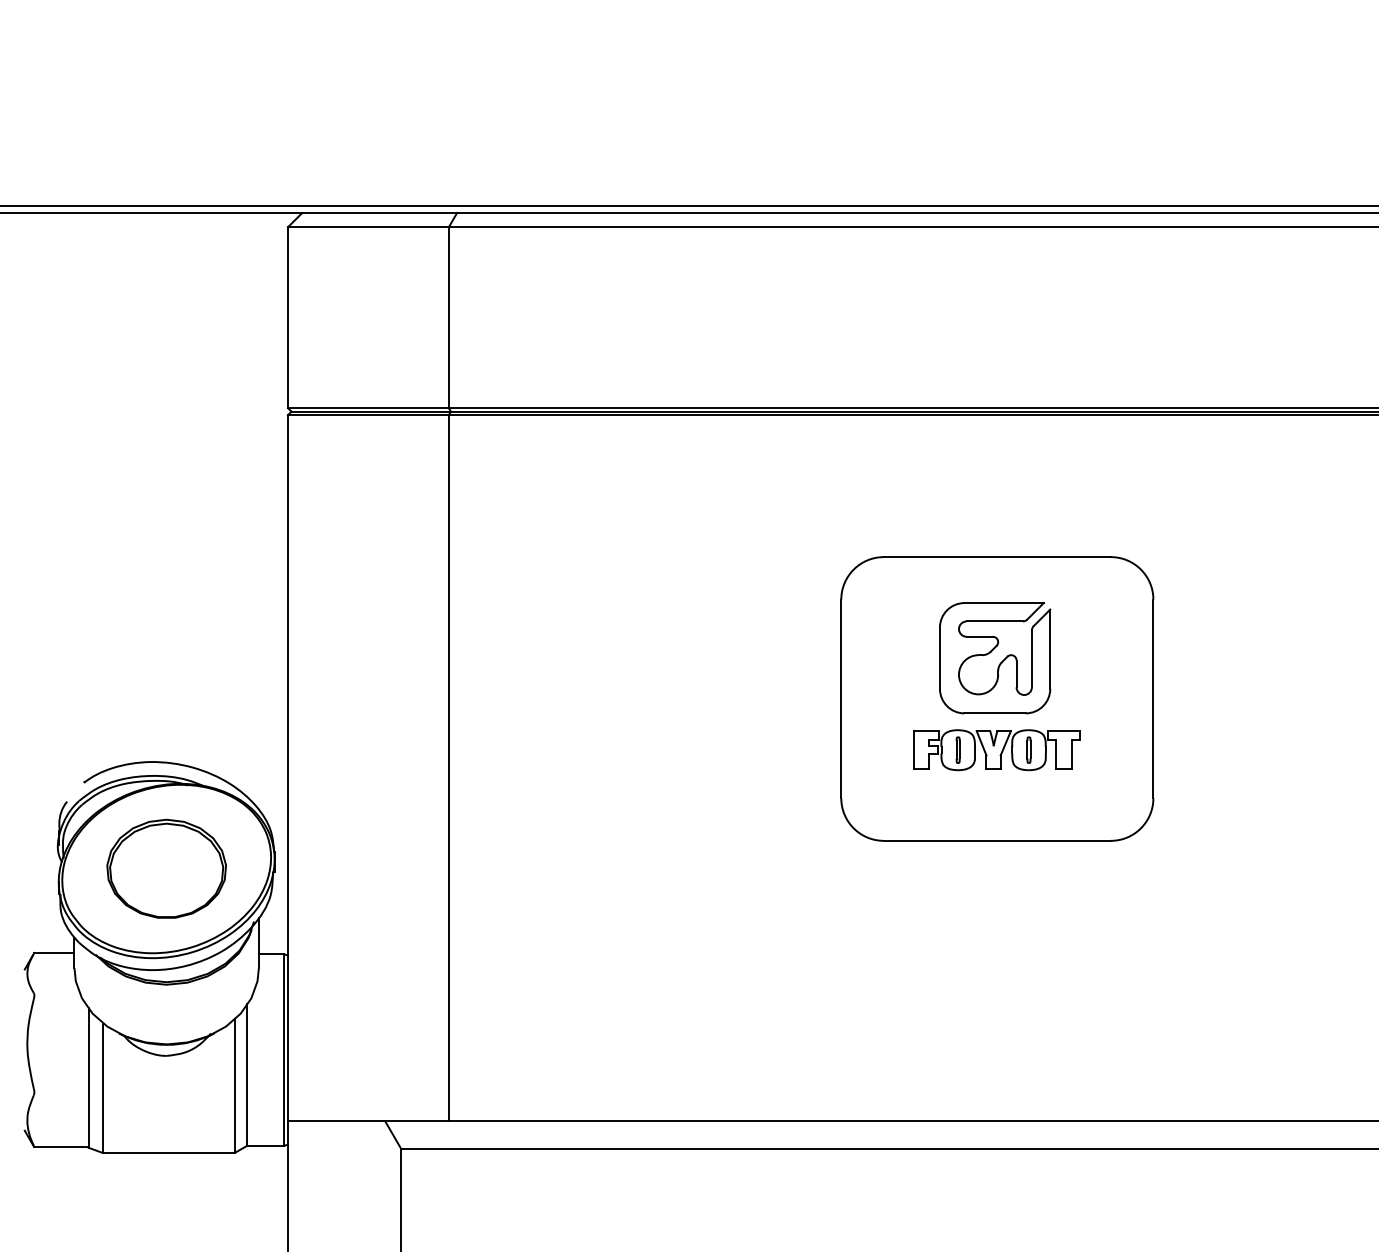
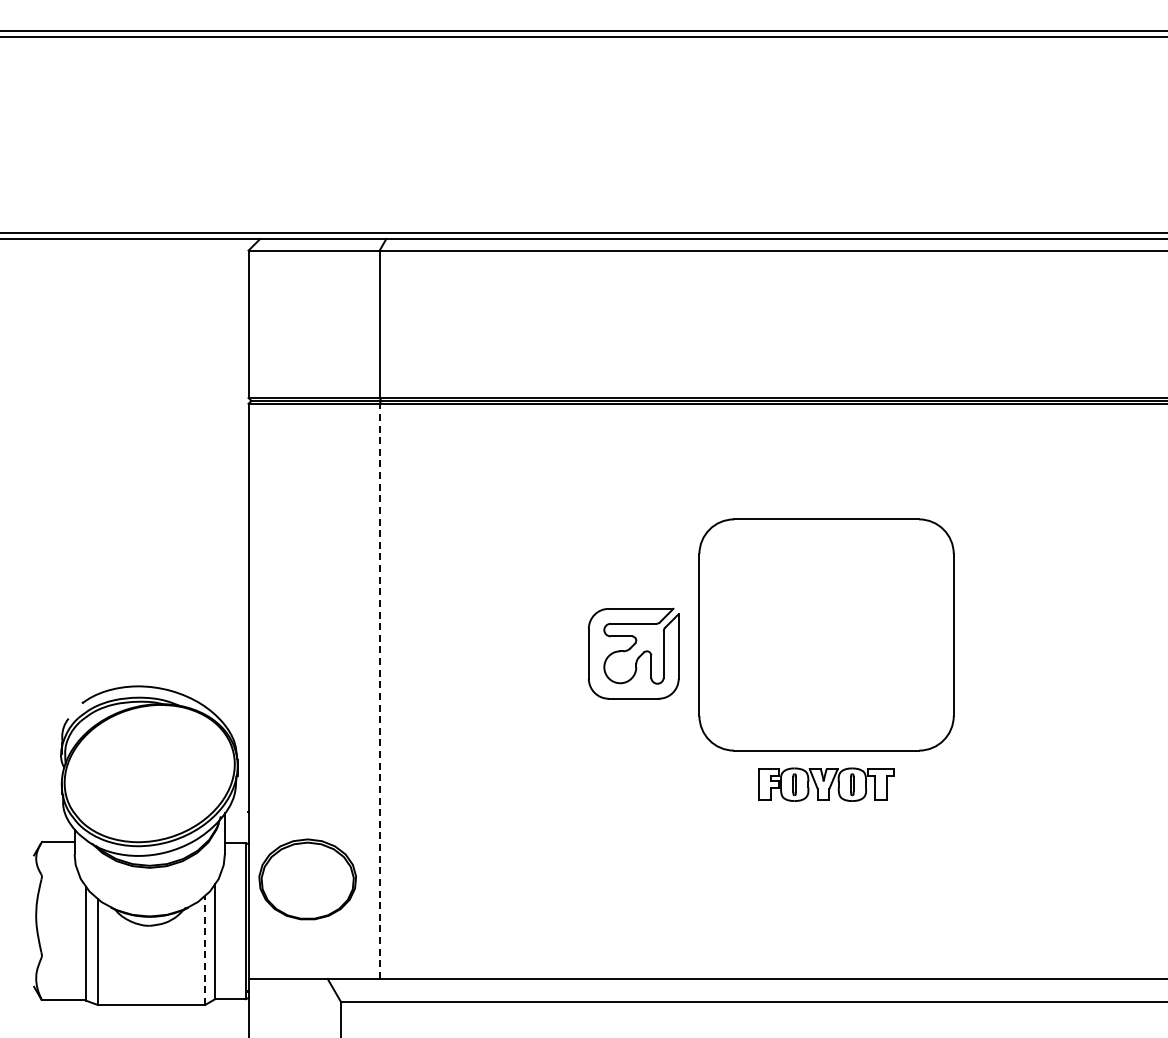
part: (994, 657) -> (633, 653), moved
part: (997, 749) -> (826, 784), moved
line: (448, 768) -> (379, 691), solid -> dashed
part: (166, 868) -> (307, 879), moved
line: (235, 1086) -> (205, 950), solid -> dashed

